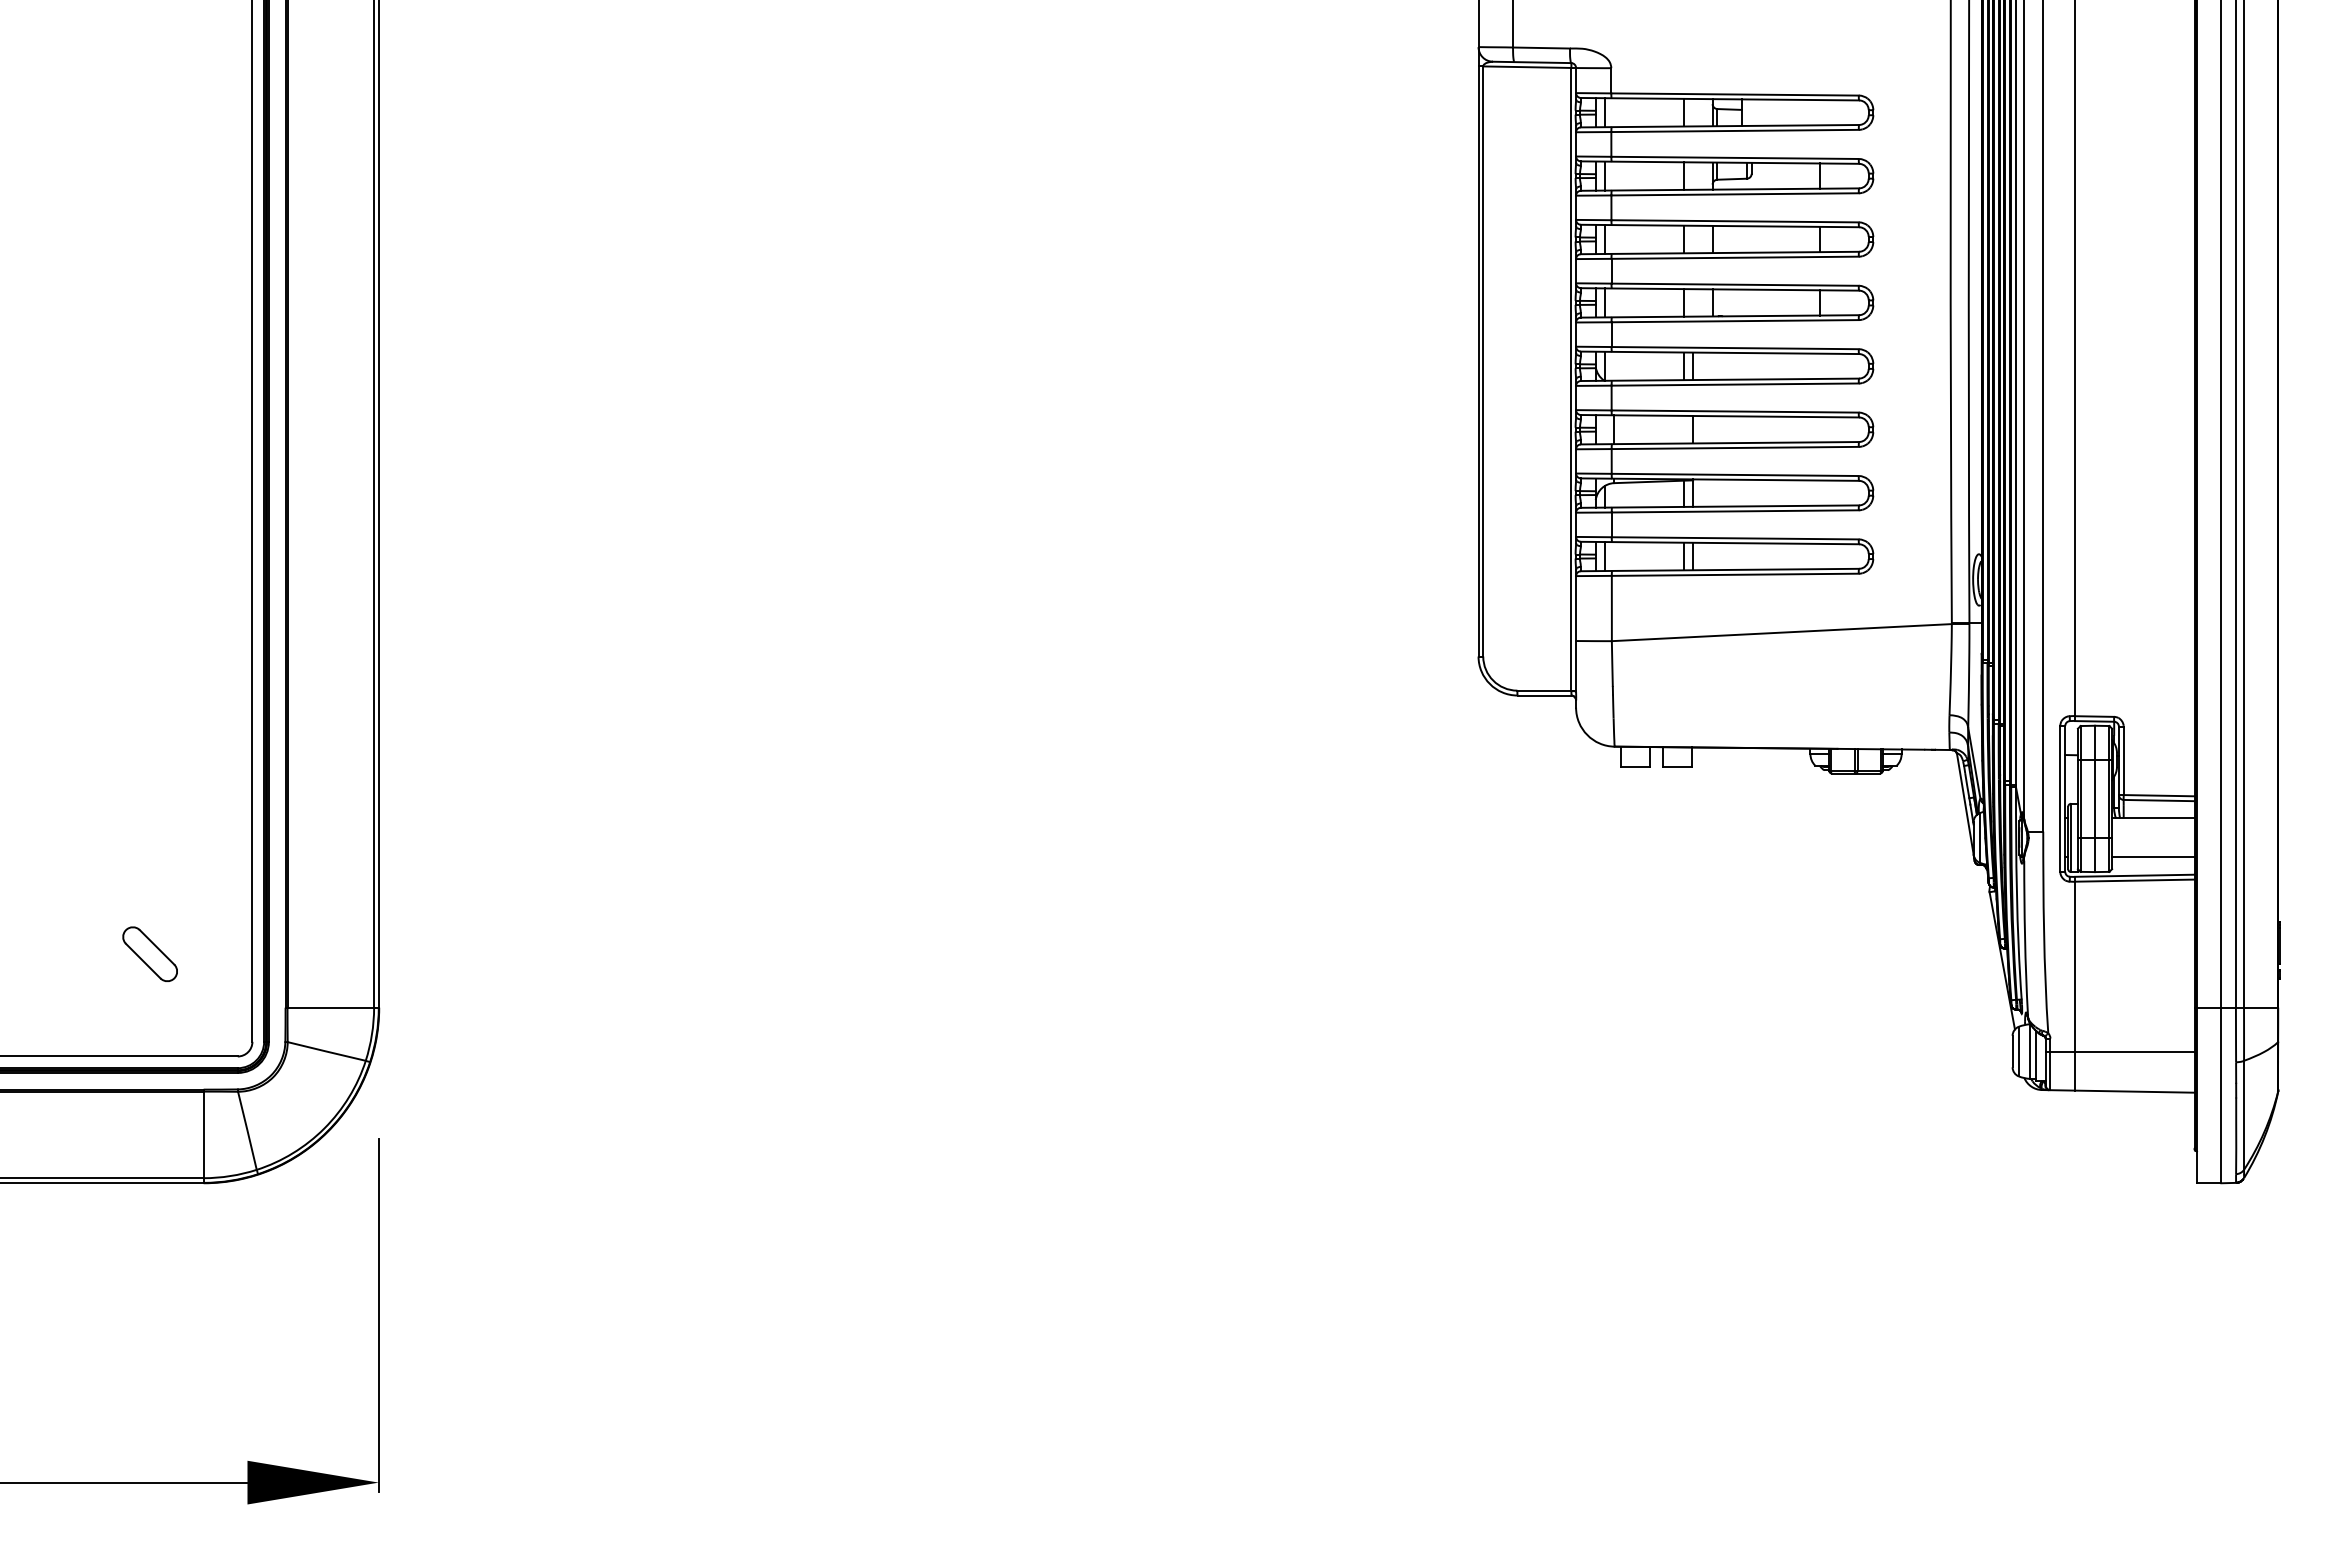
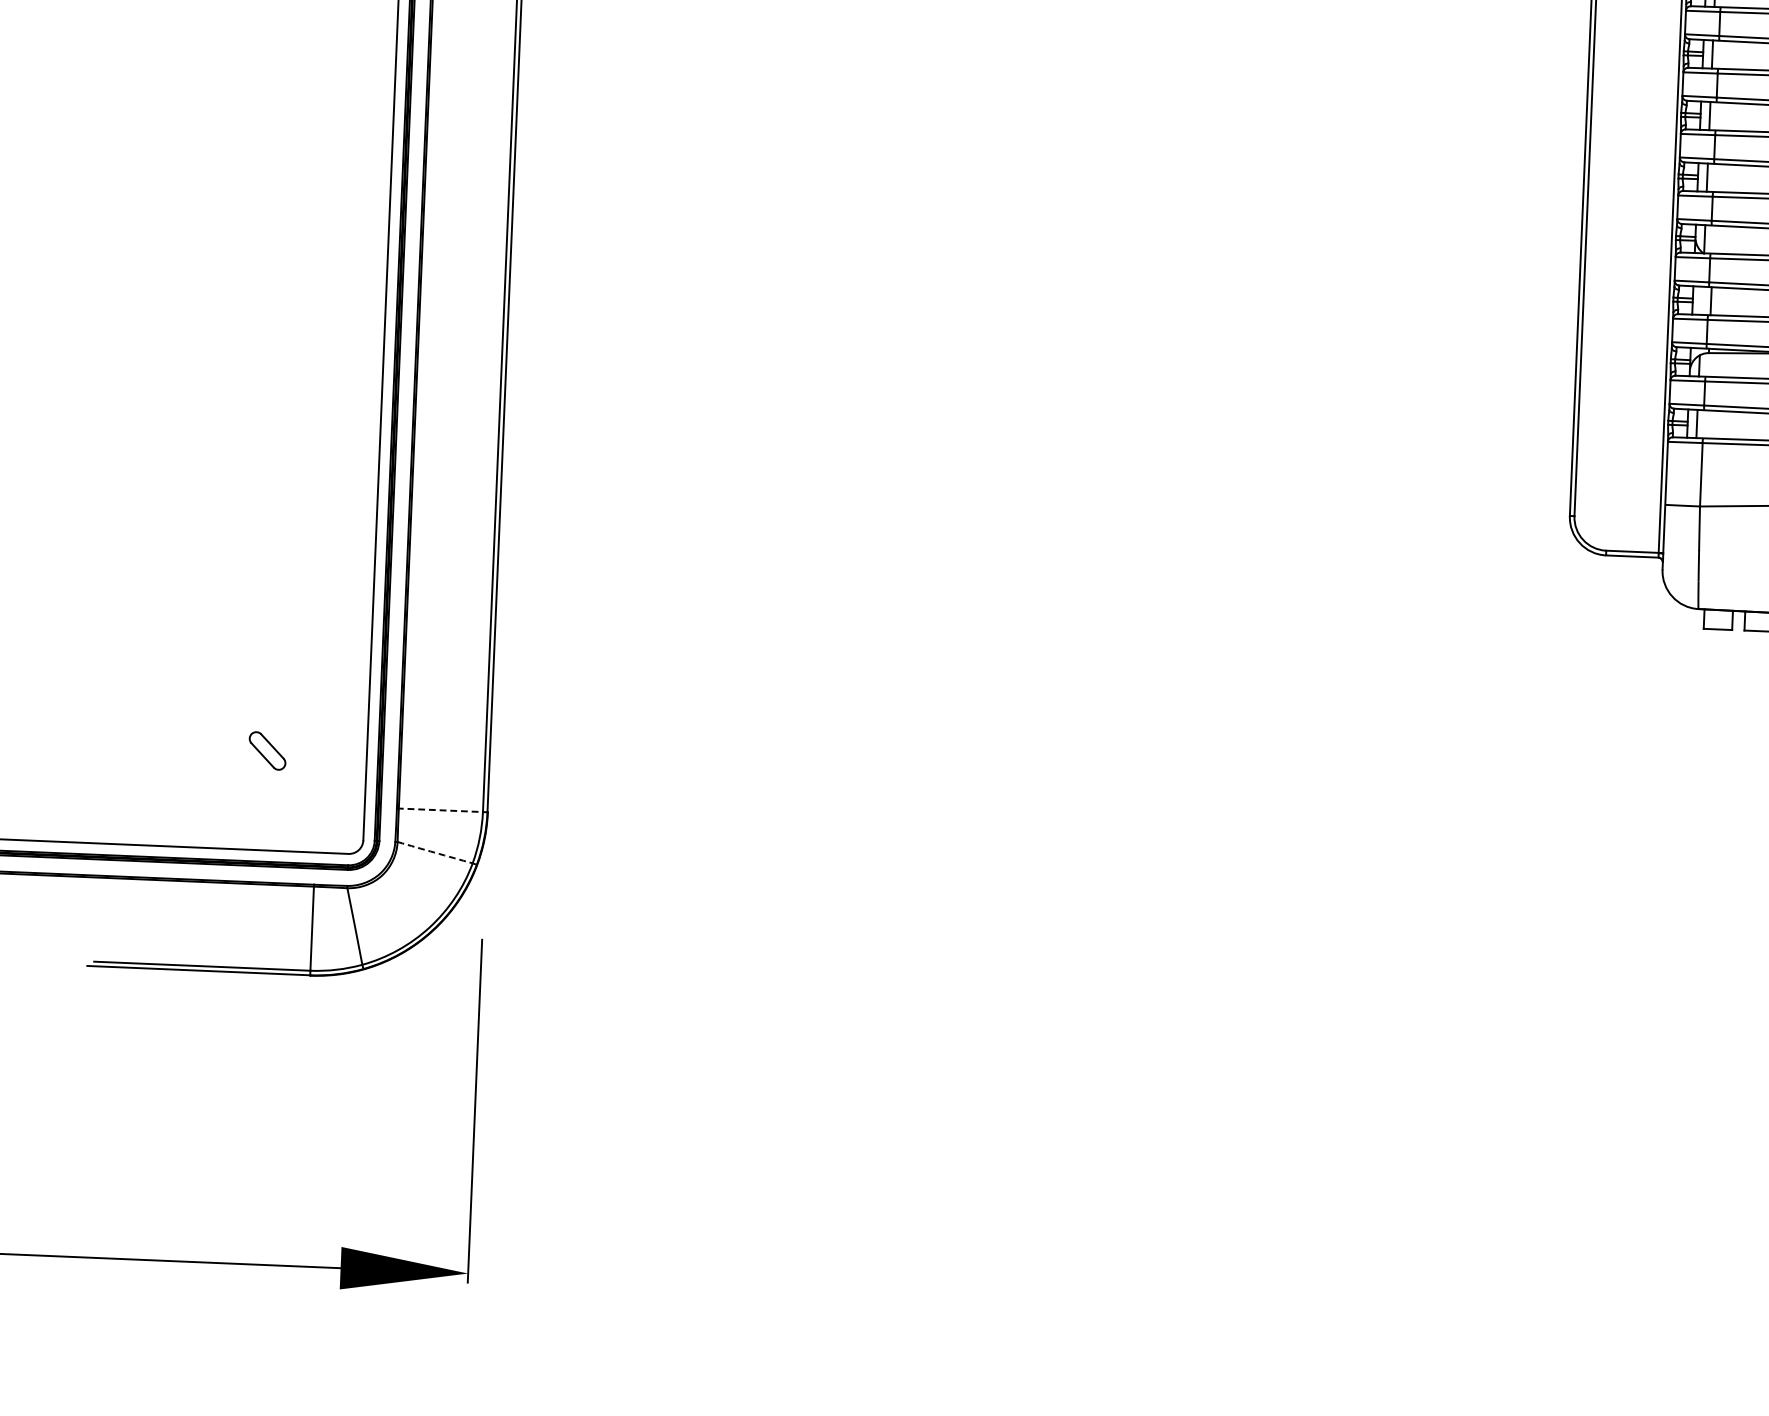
part: (149, 953) -> (266, 750), size x0.7
line: (330, 1007) -> (440, 810), solid -> dashed
arc: (326, 1051) -> (434, 852), solid -> dashed

